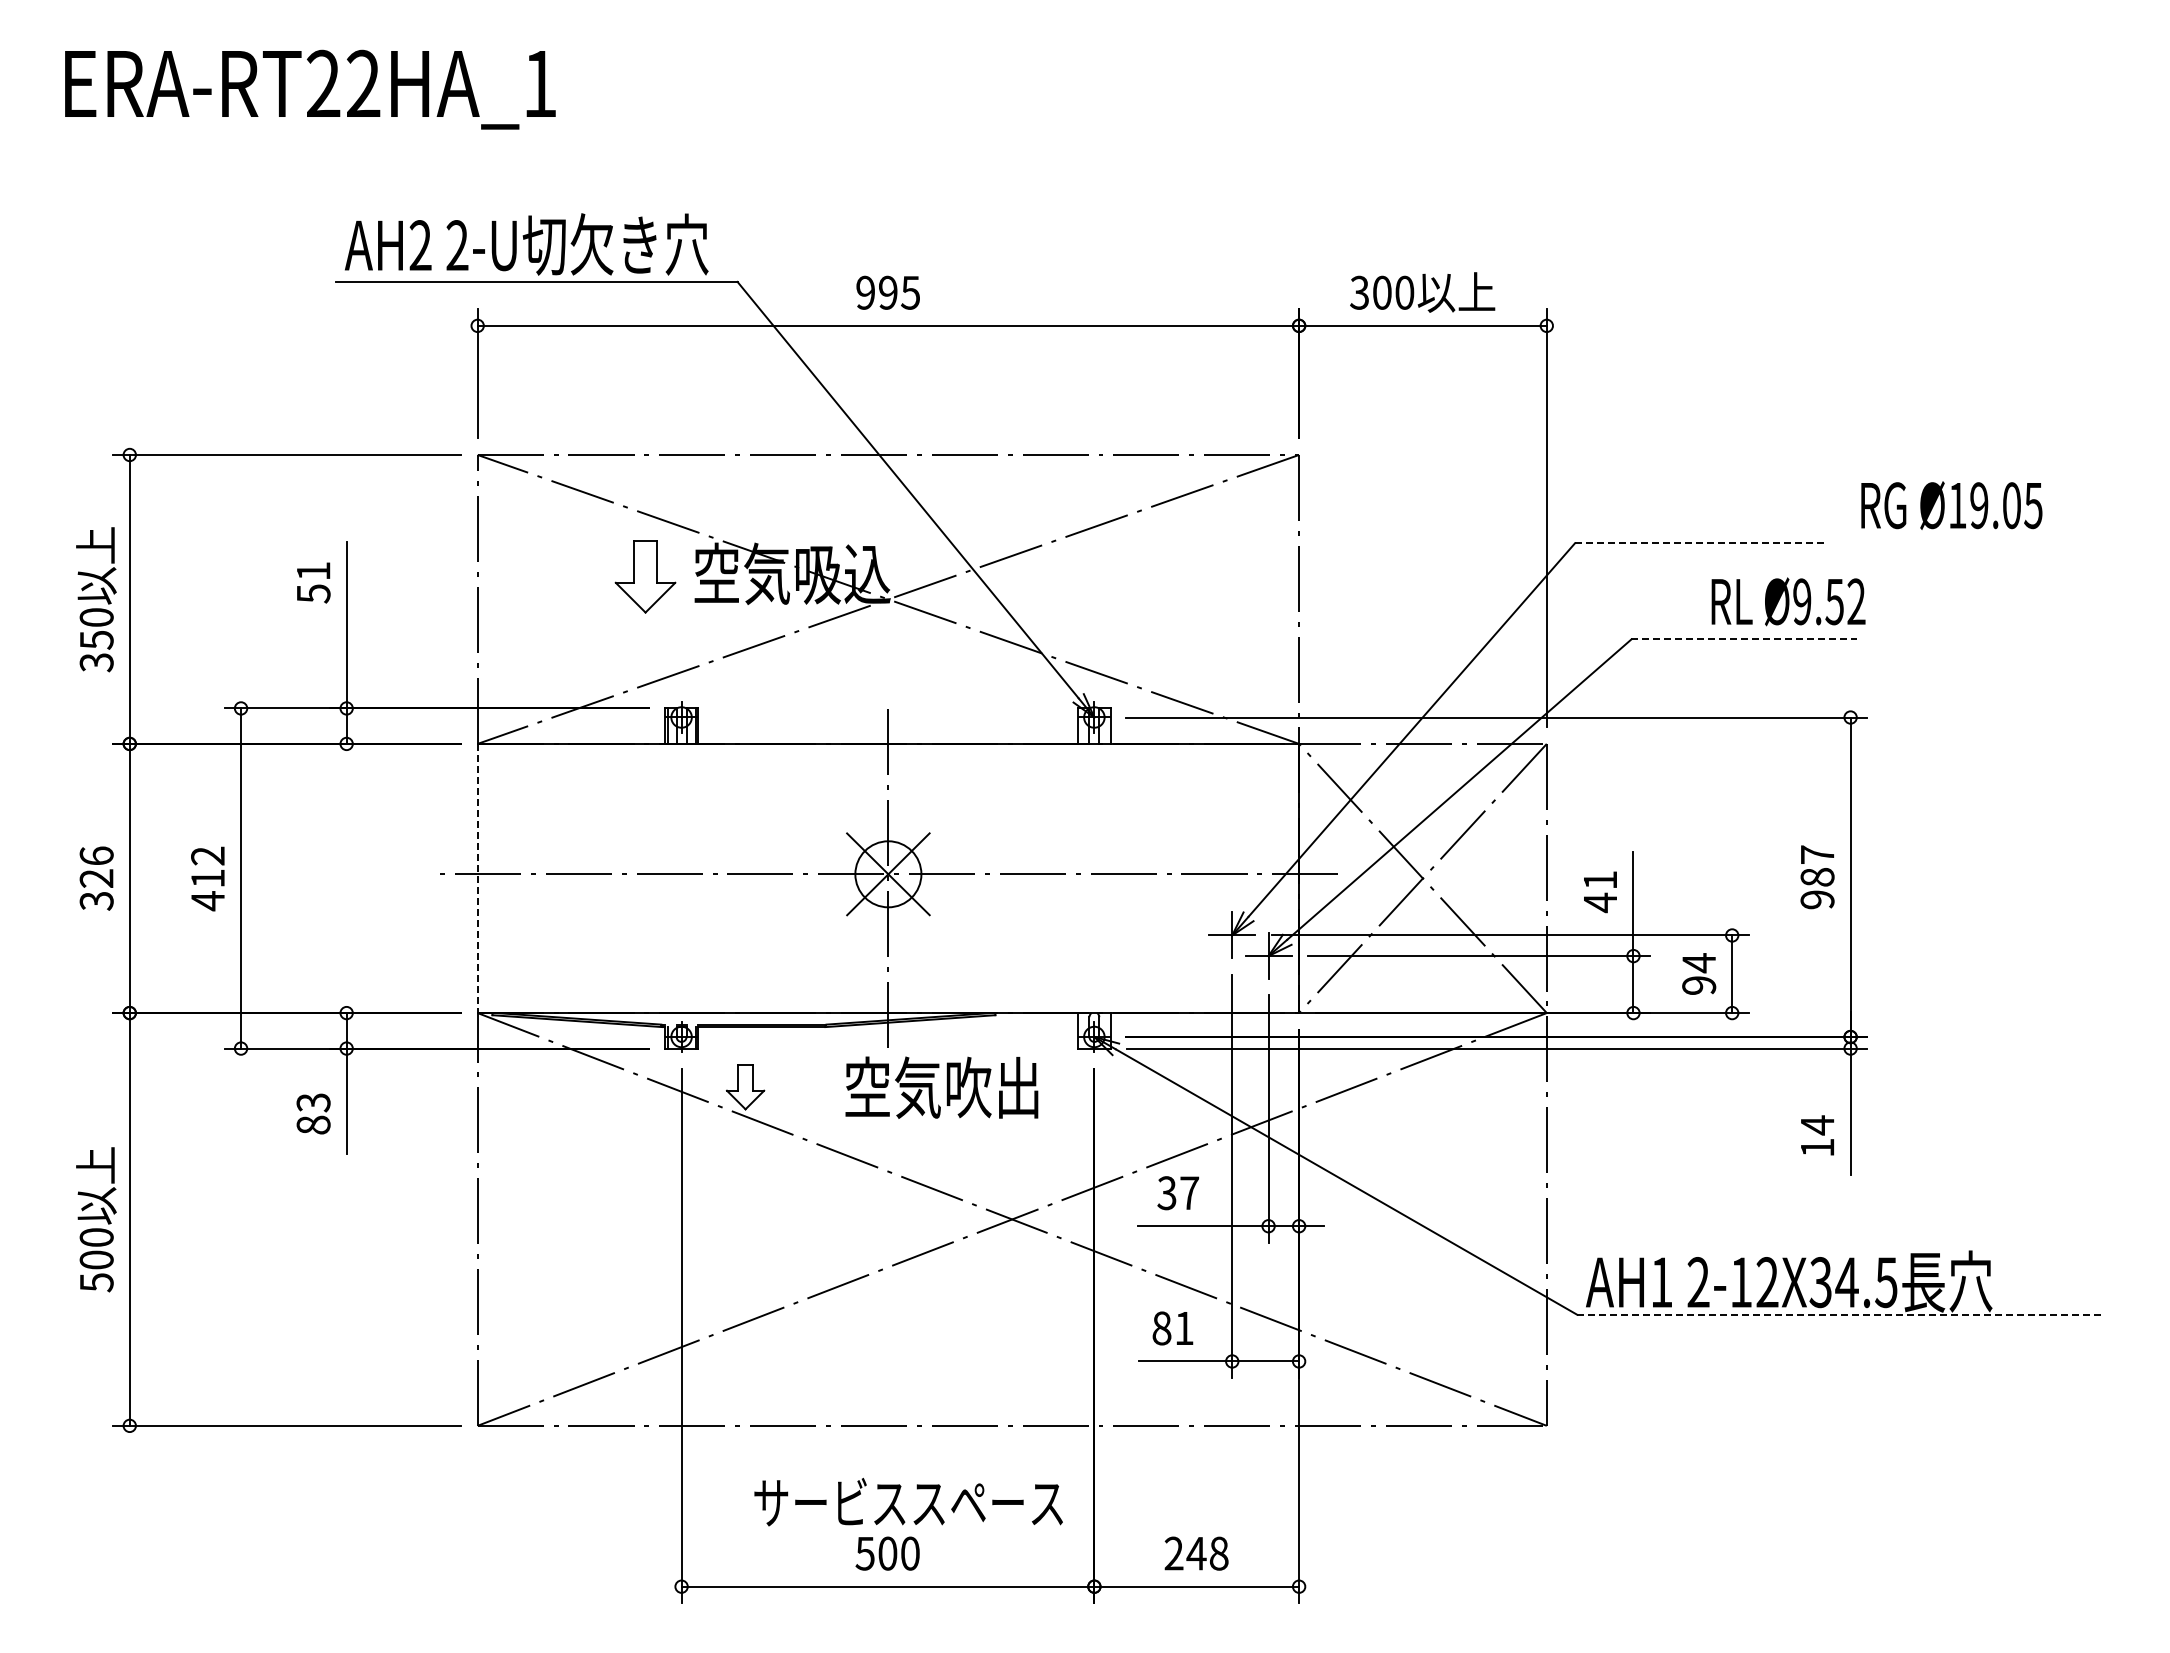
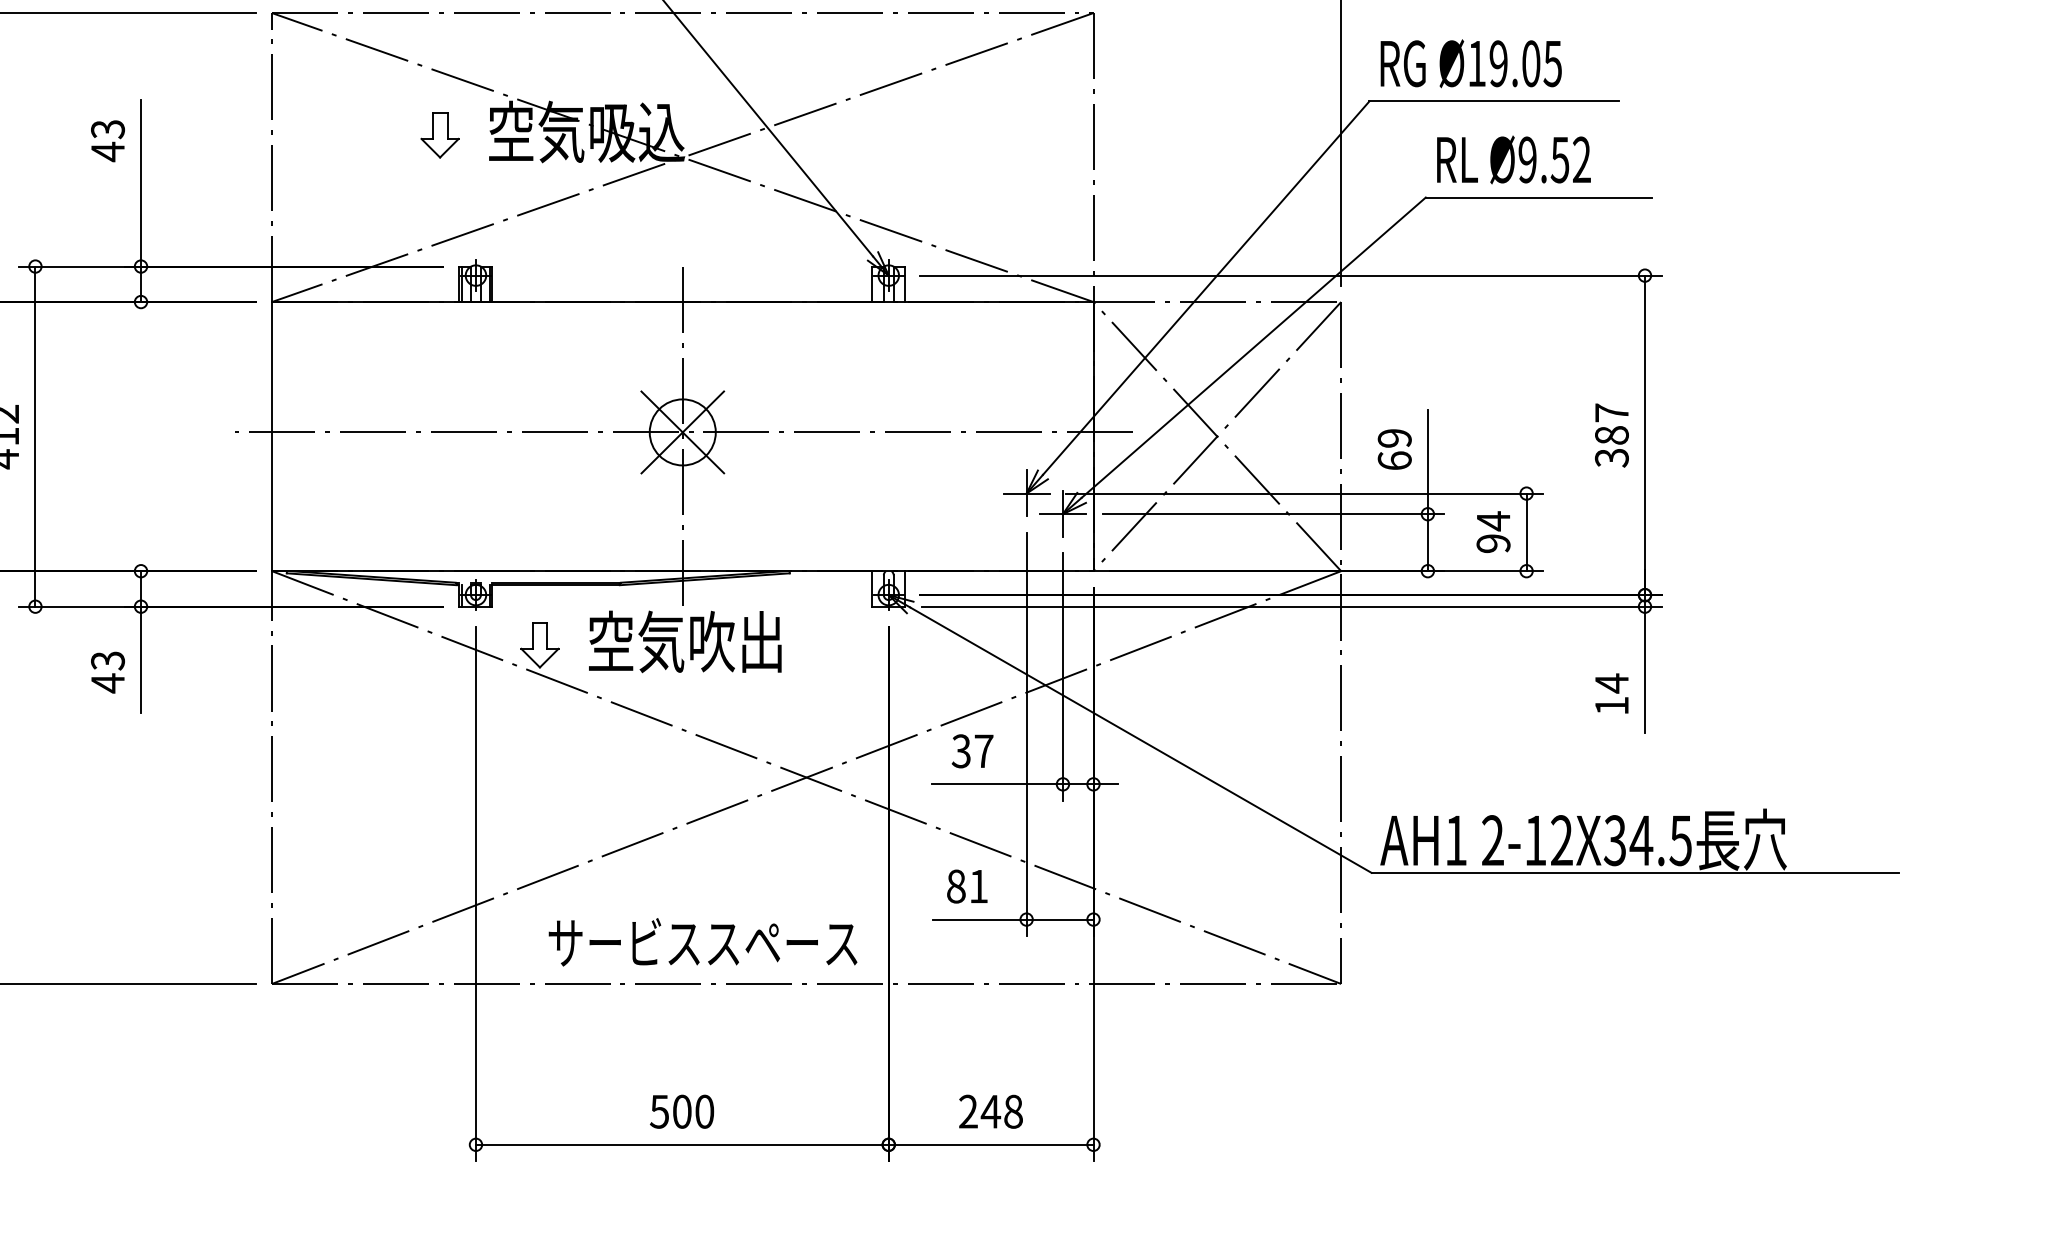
text: (1951, 505) -> (1470, 63), moved
line: (1699, 543) -> (1493, 101), dashed -> solid
part: (645, 577) -> (439, 135), size x0.62
text: (313, 583) -> (107, 141), 51 -> 43
text: (1788, 601) -> (1513, 159), moved
line: (1744, 639) -> (1538, 197), dashed -> solid
line: (477, 878) -> (271, 436), dashed -> solid
text: (1600, 892) -> (1394, 450), 41 -> 69
text: (1817, 899) -> (1611, 457), 987 -> 387
text: (941, 1087) -> (684, 641), moved
text: (313, 1125) -> (107, 683), 83 -> 43
line: (1841, 1314) -> (1635, 872), dashed -> solid
text: (908, 1502) -> (702, 942), moved

